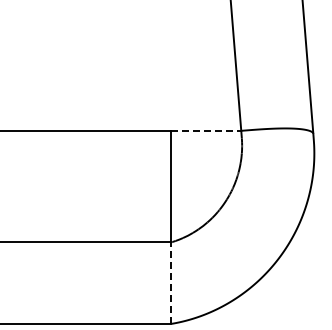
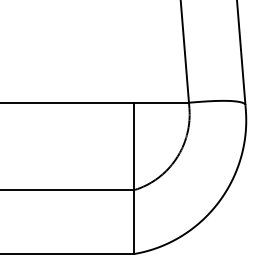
line: (206, 130) -> (161, 102), dashed -> solid
line: (171, 283) -> (134, 222), dashed -> solid

